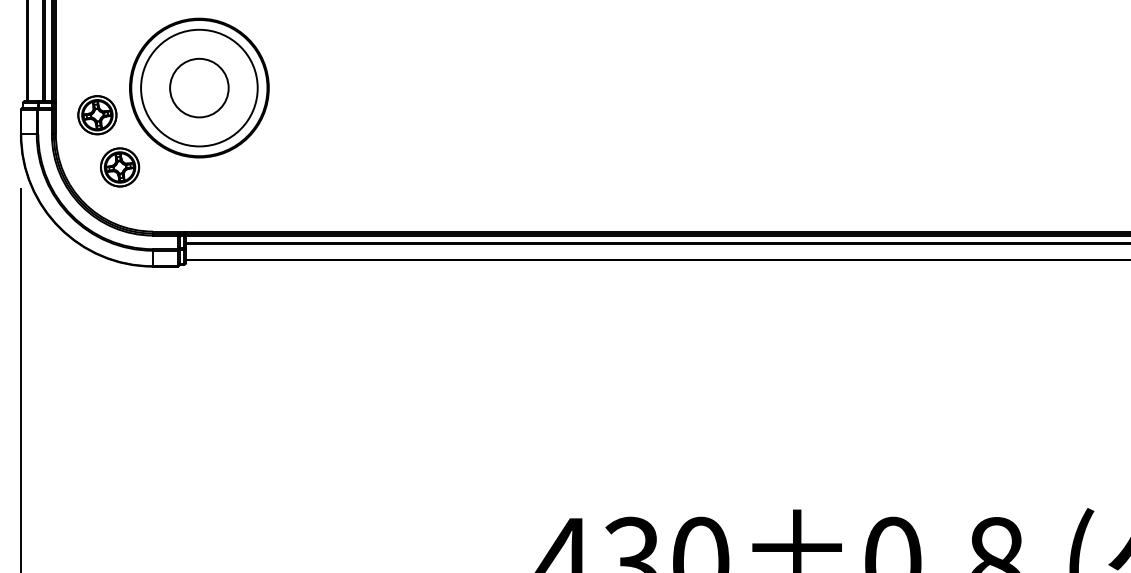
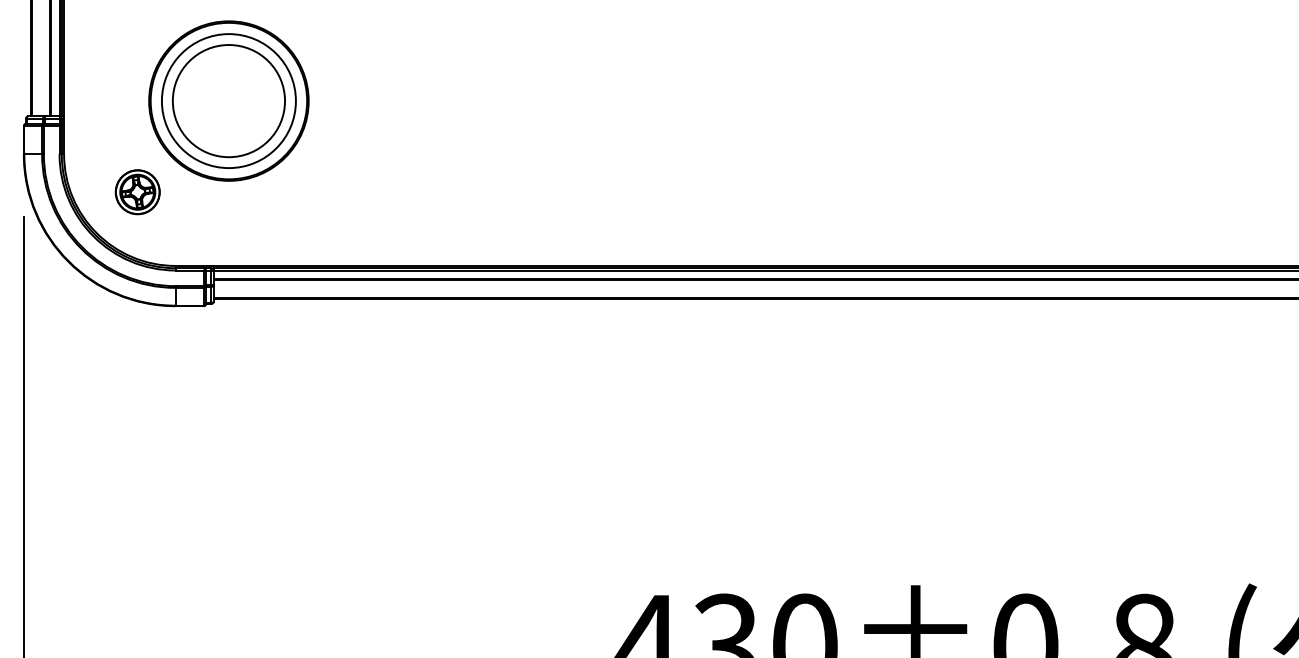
circle: (199, 88) -> (228, 101), size x1.67
part: (97, 115) -> (111, 132), removed

